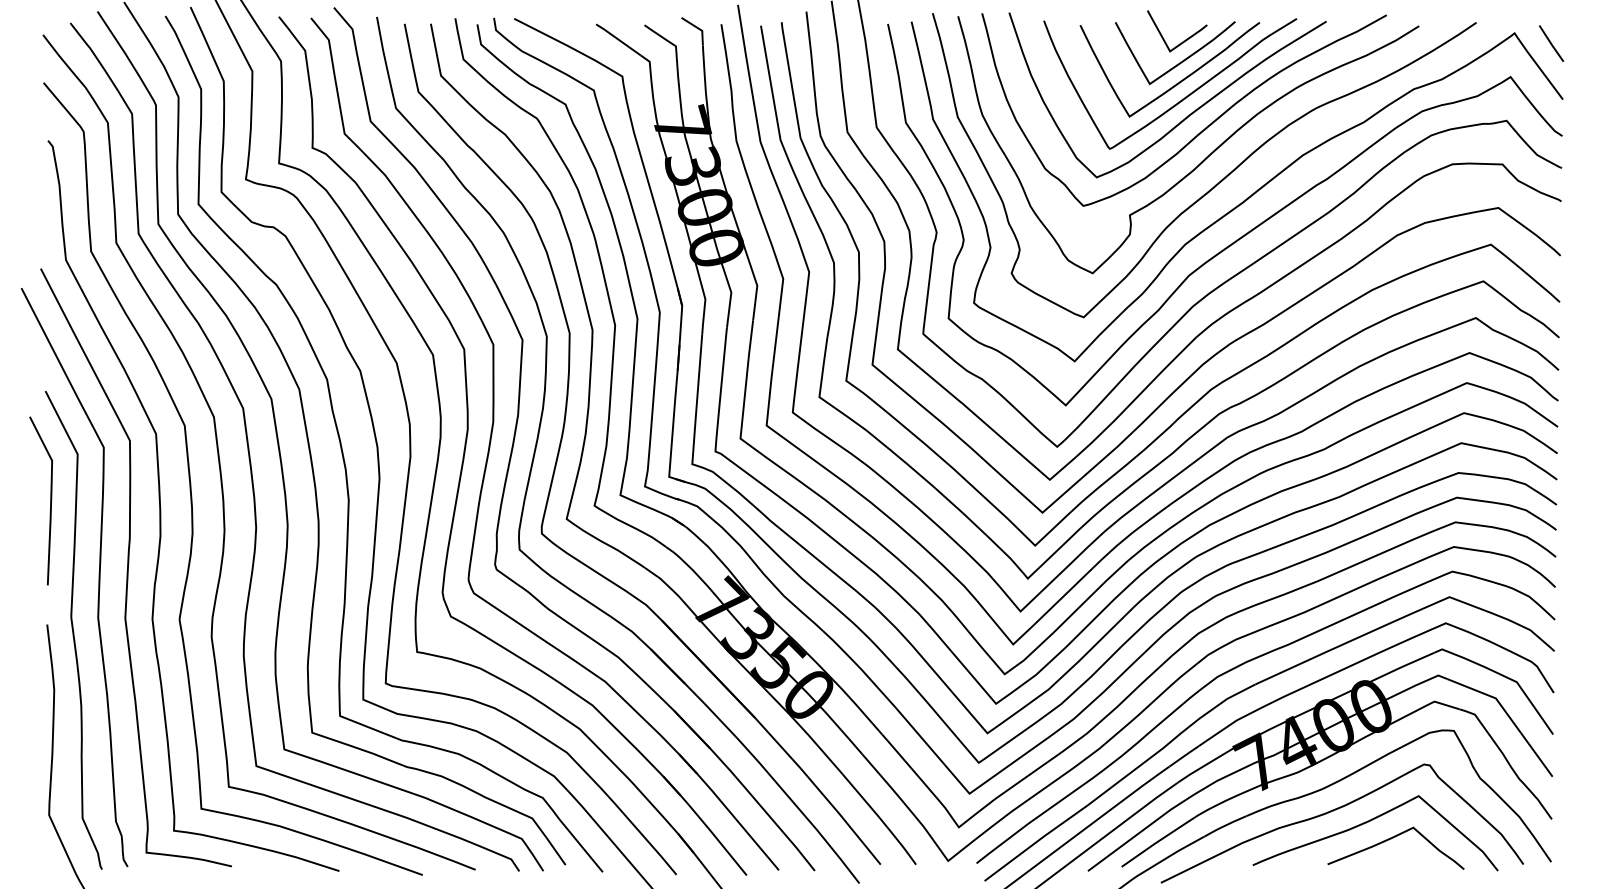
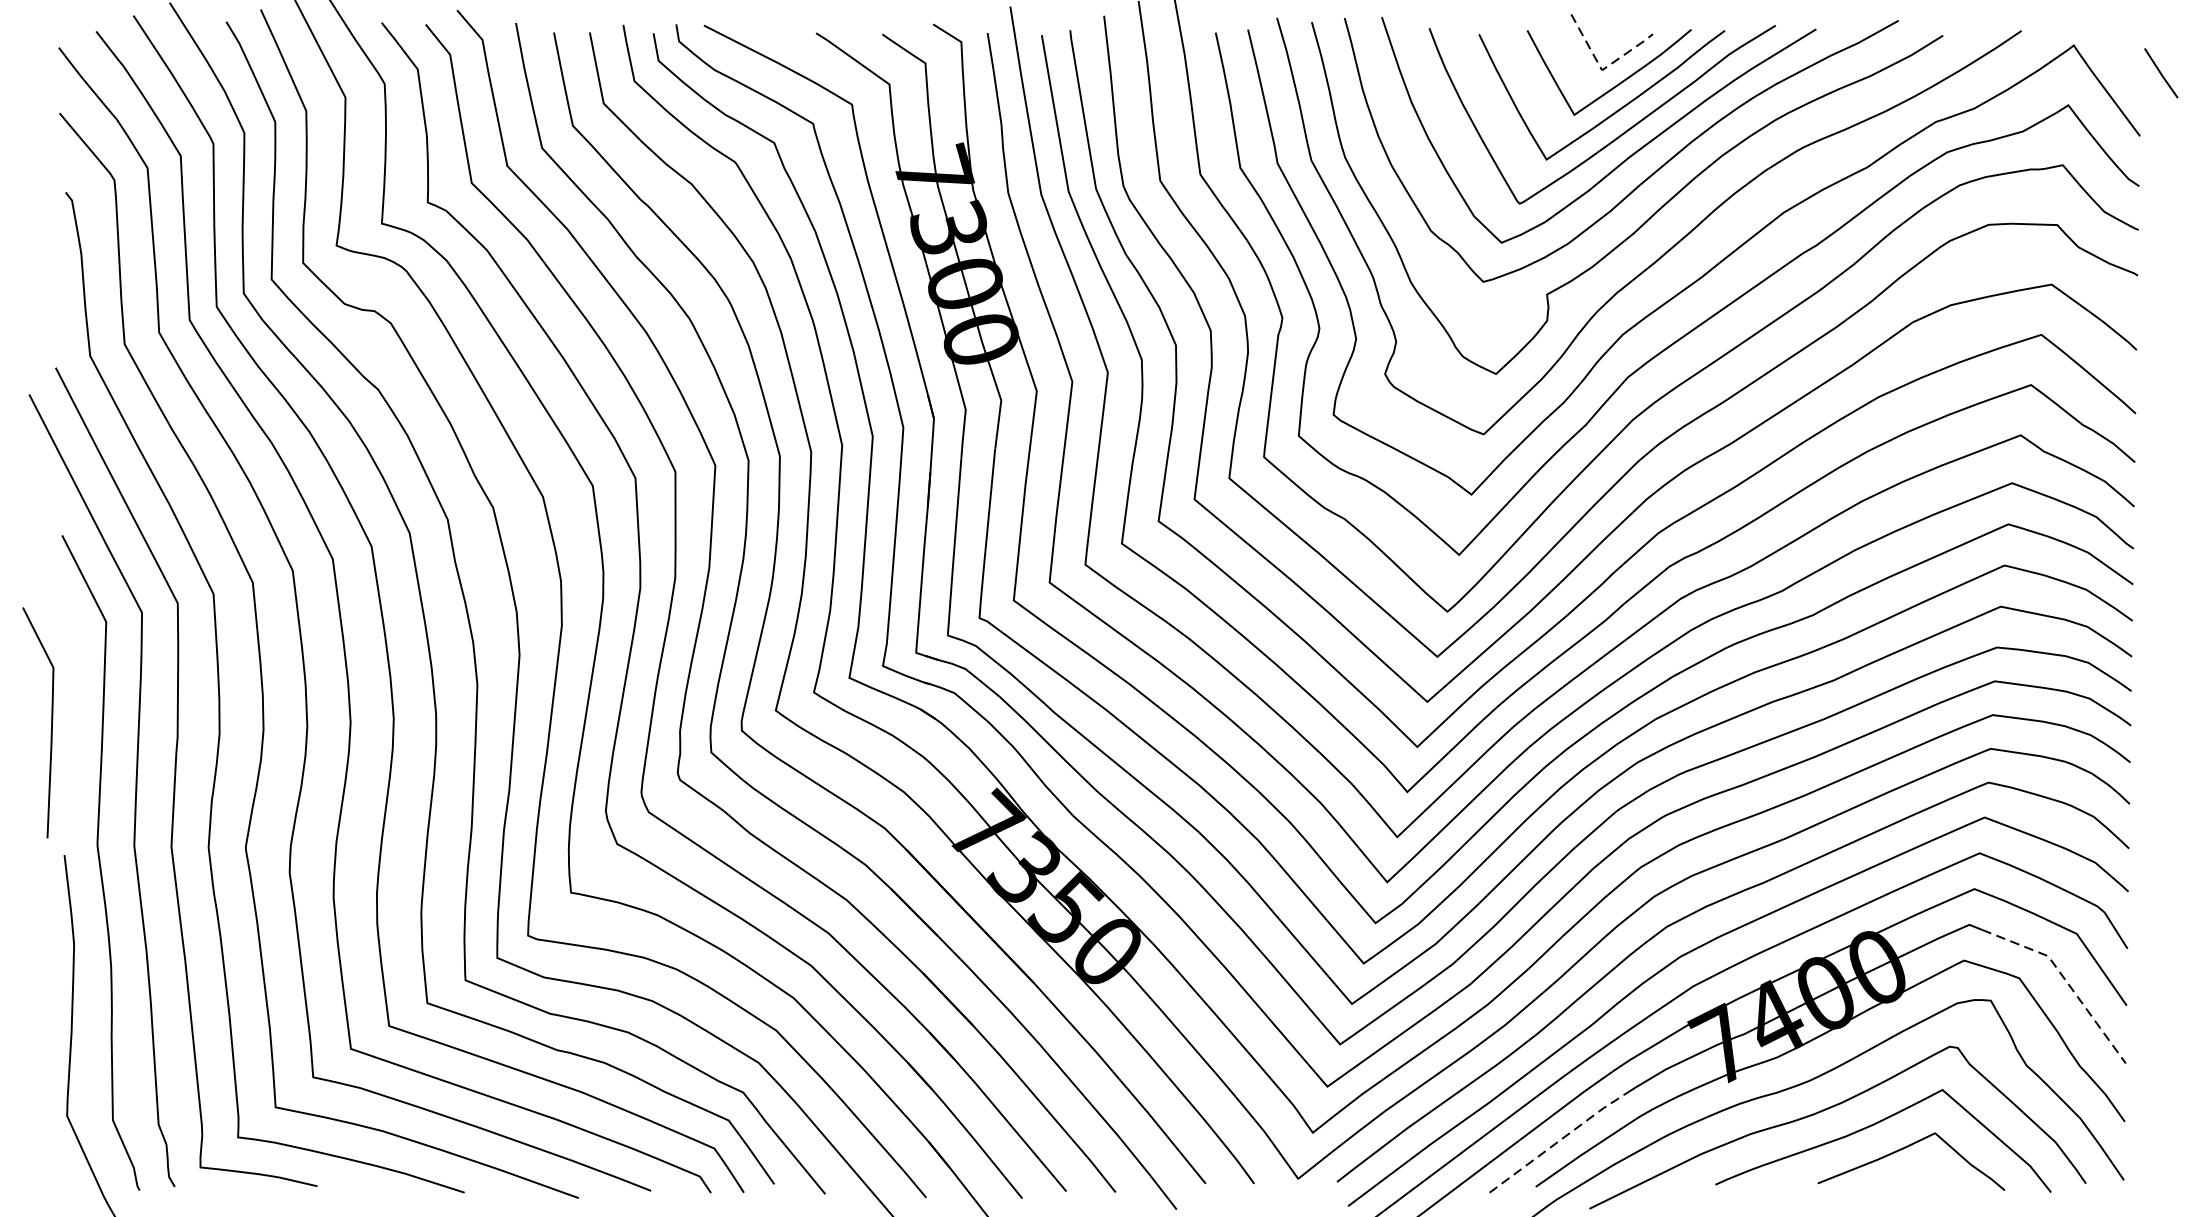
line: (1551, 43) -> (2161, 73), moved
line: (1170, 51) -> (1602, 70), solid -> dashed
line: (50, 500) -> (51, 722), moved
line: (1508, 716) -> (2065, 980), solid -> dashed
line: (1137, 834) -> (1557, 1142), solid -> dashed

